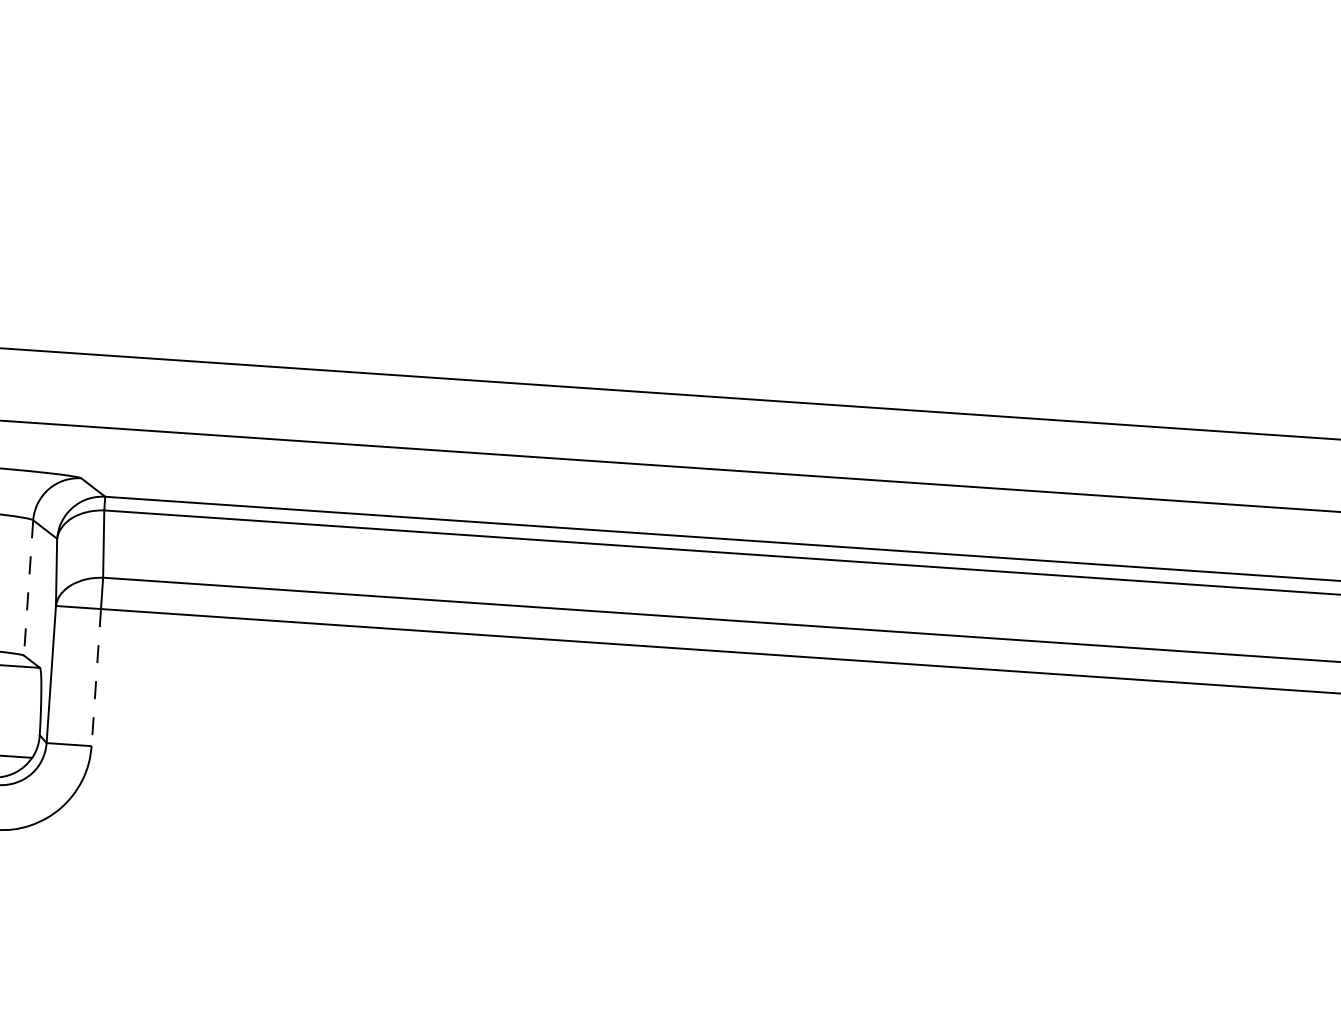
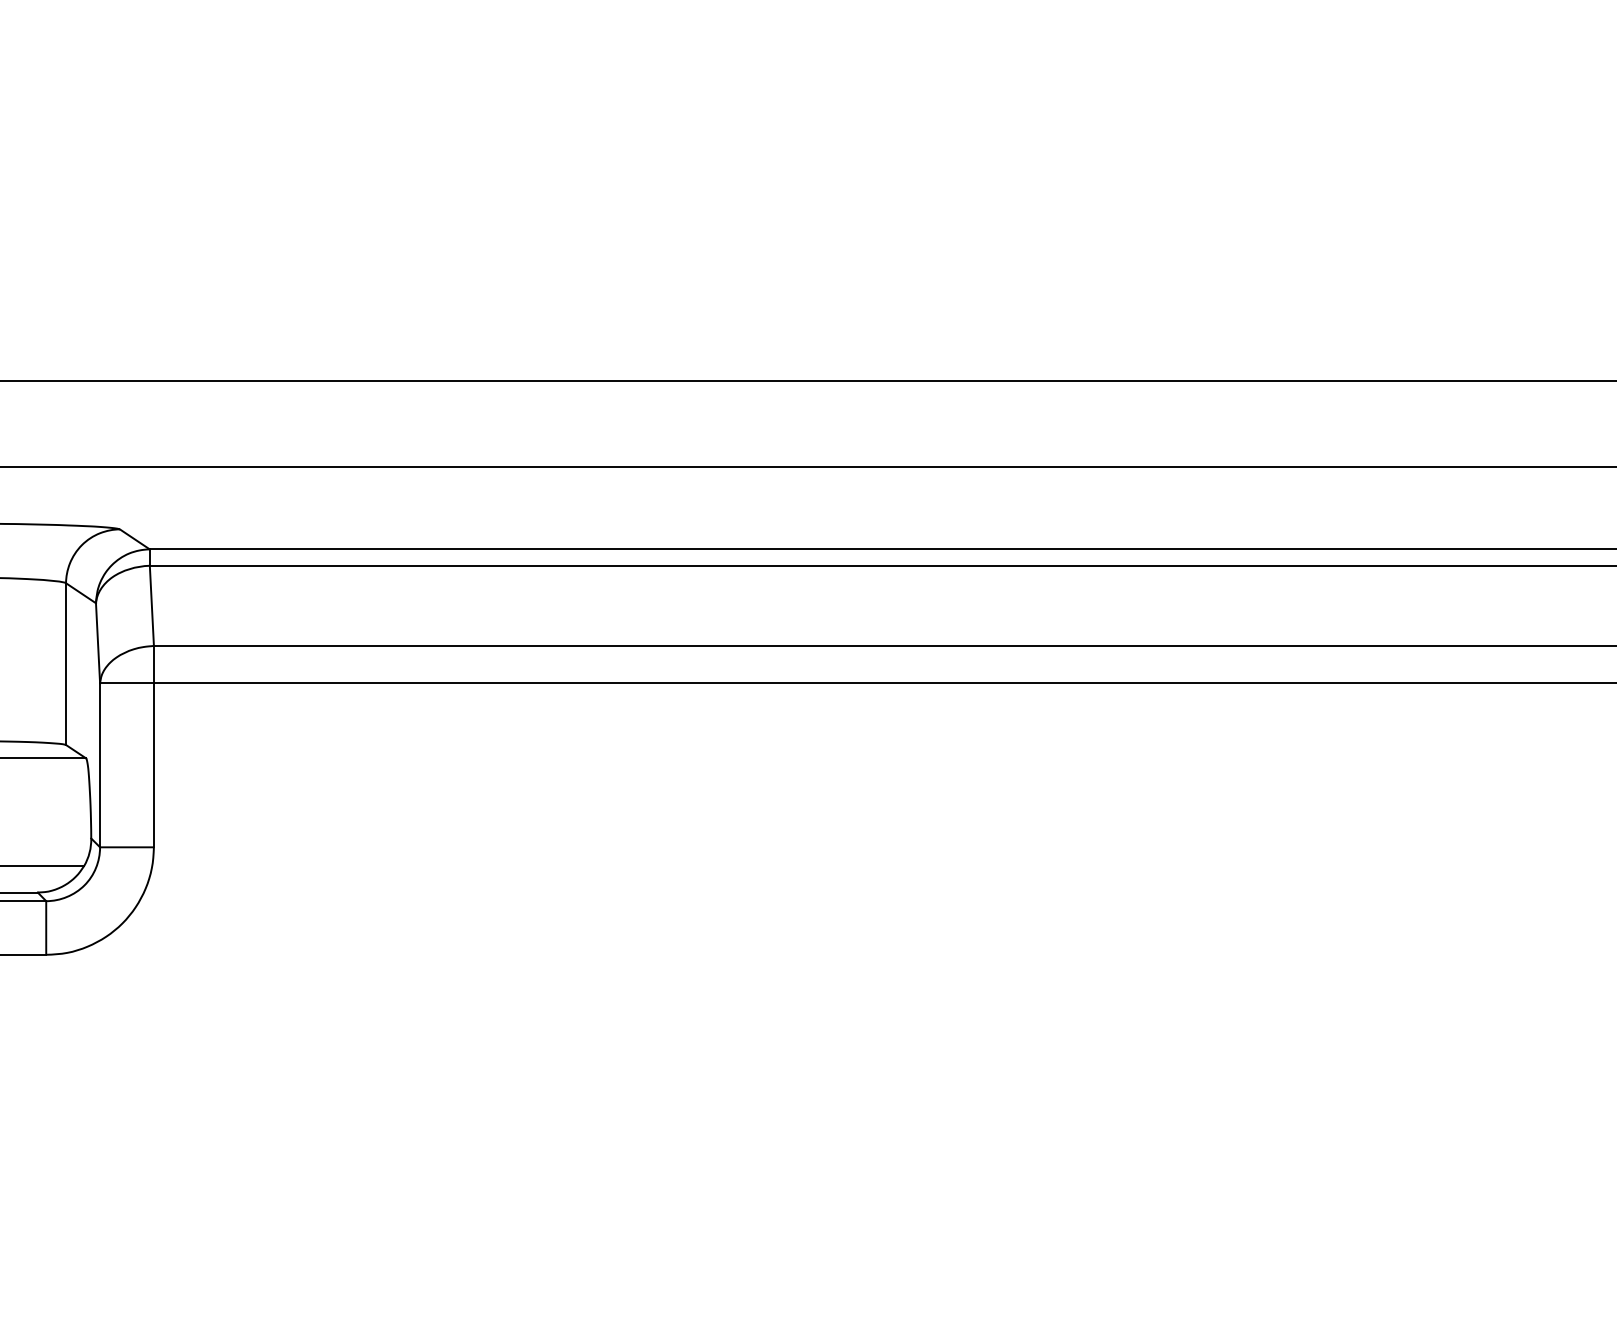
line: (28, 588) -> (66, 664), dashed -> solid
line: (95, 677) -> (153, 765), dashed -> solid

